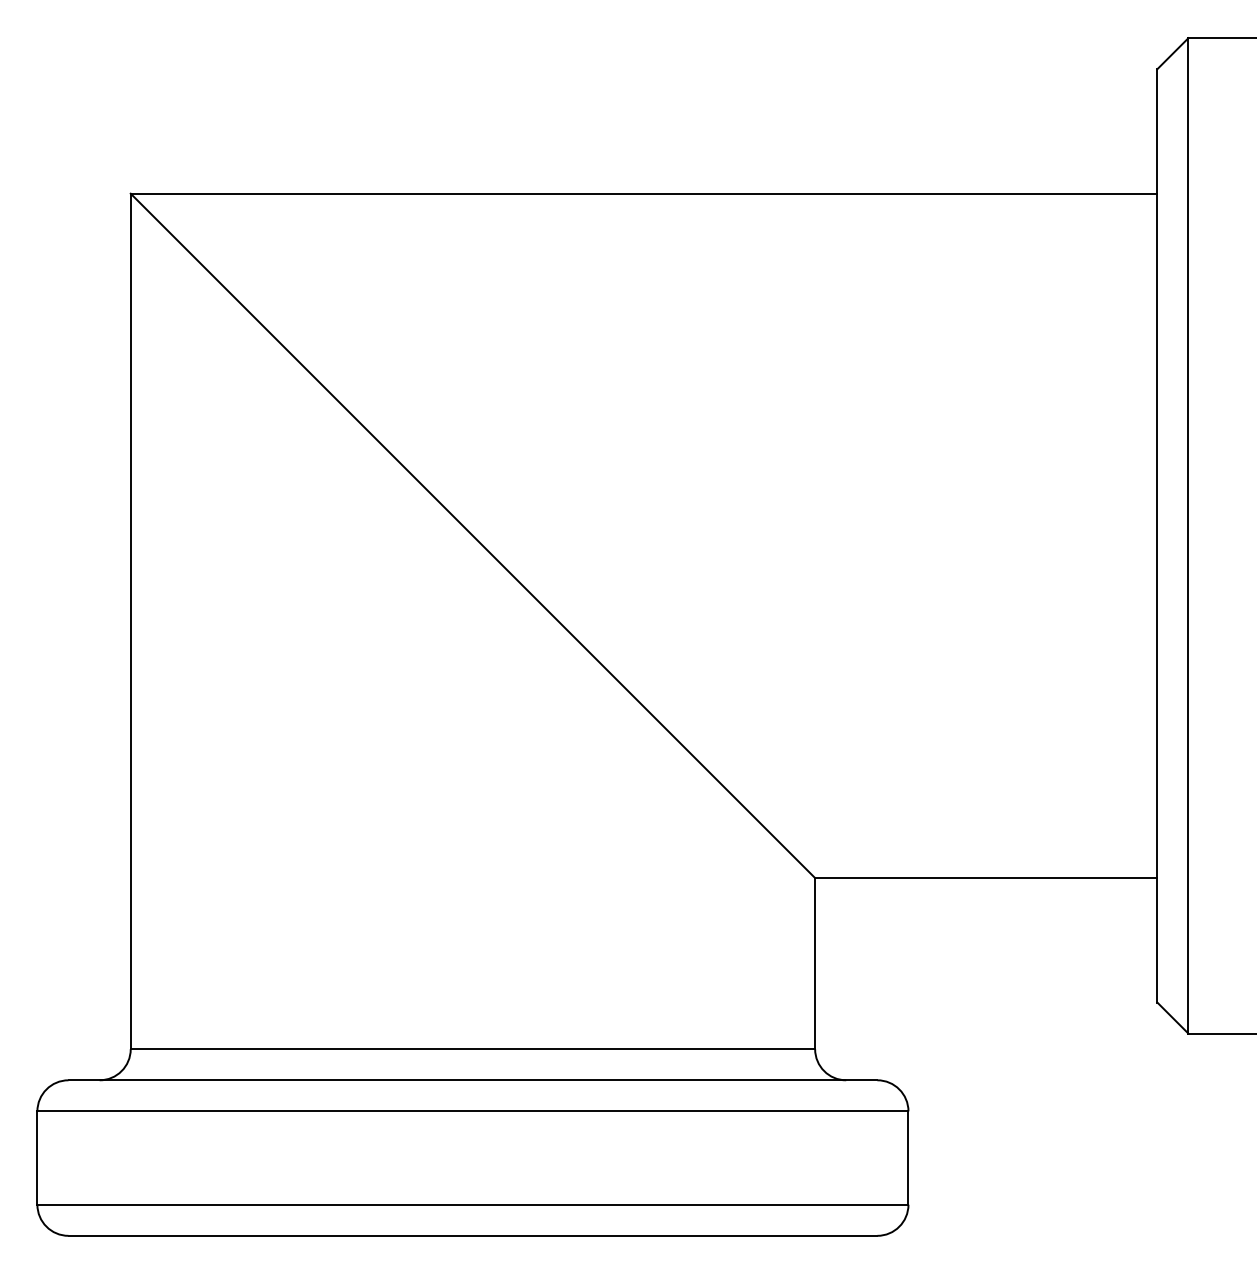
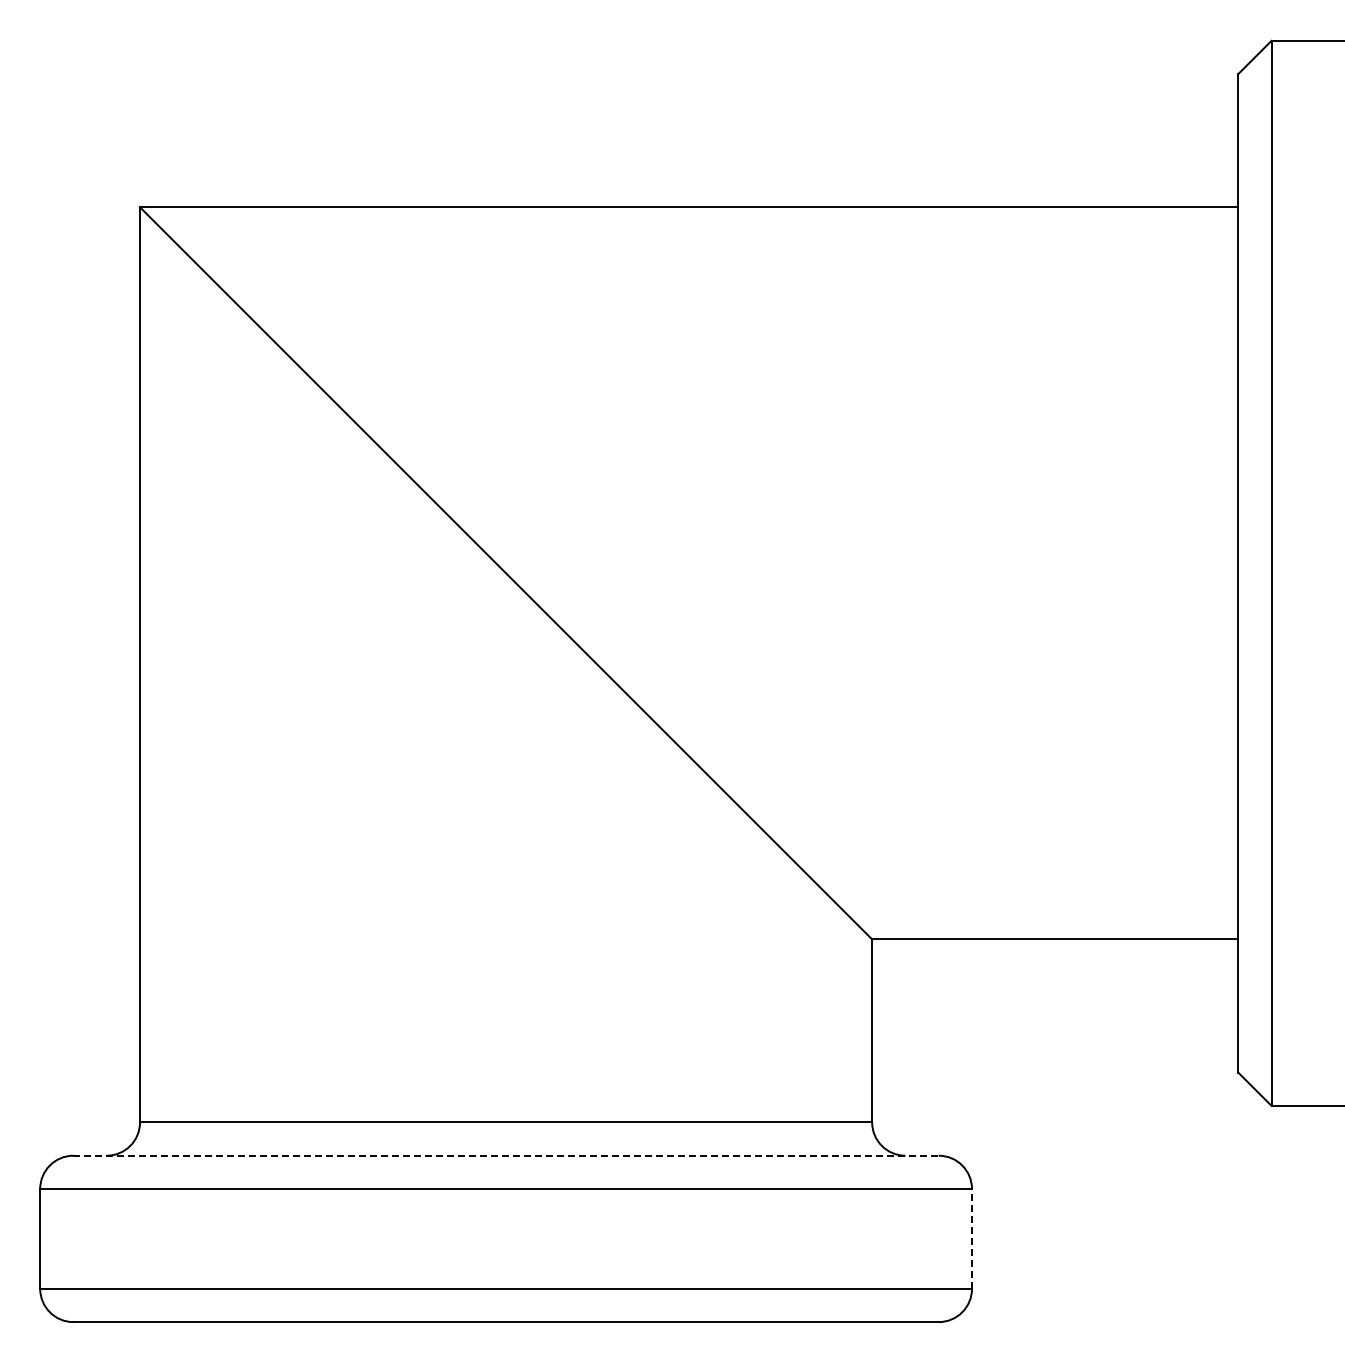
line: (473, 1080) -> (506, 1155), solid -> dashed
line: (908, 1157) -> (971, 1238), solid -> dashed

